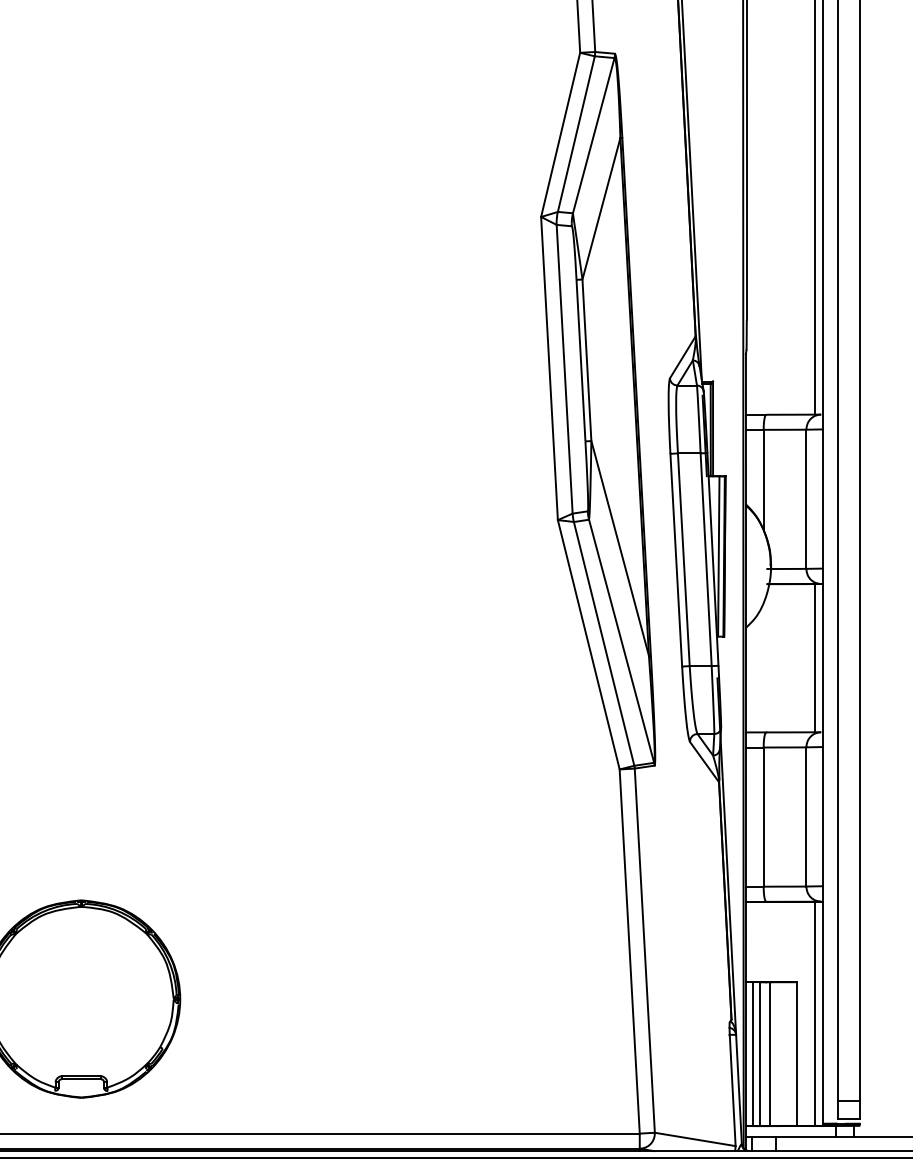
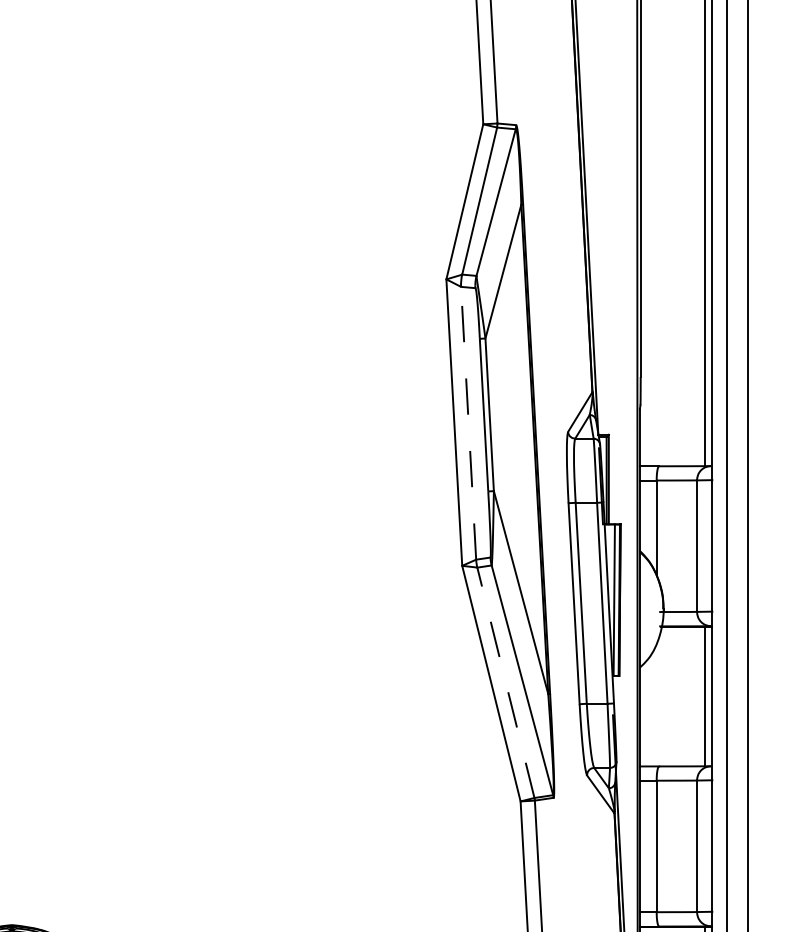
line: (564, 369) -> (468, 423), solid -> dashed
line: (604, 643) -> (506, 682), solid -> dashed

